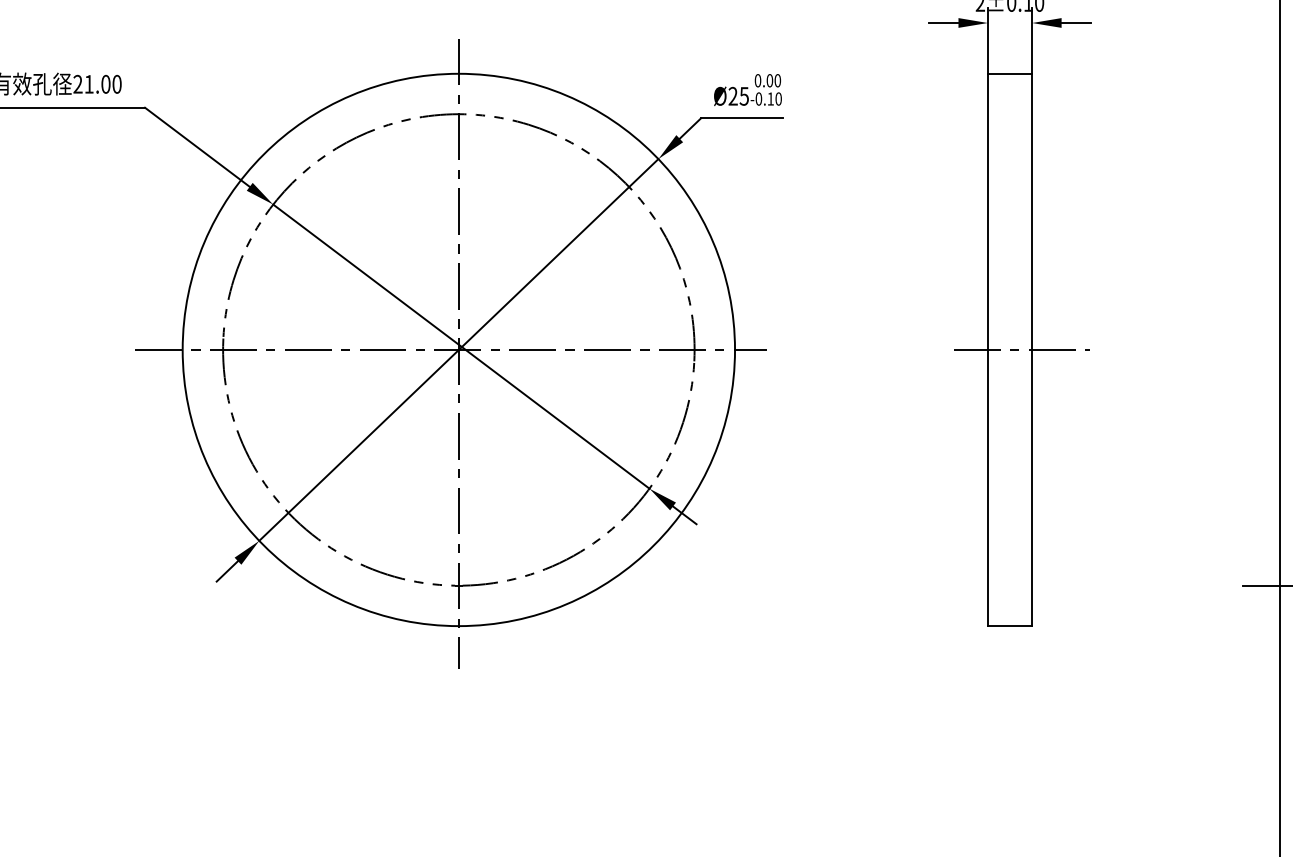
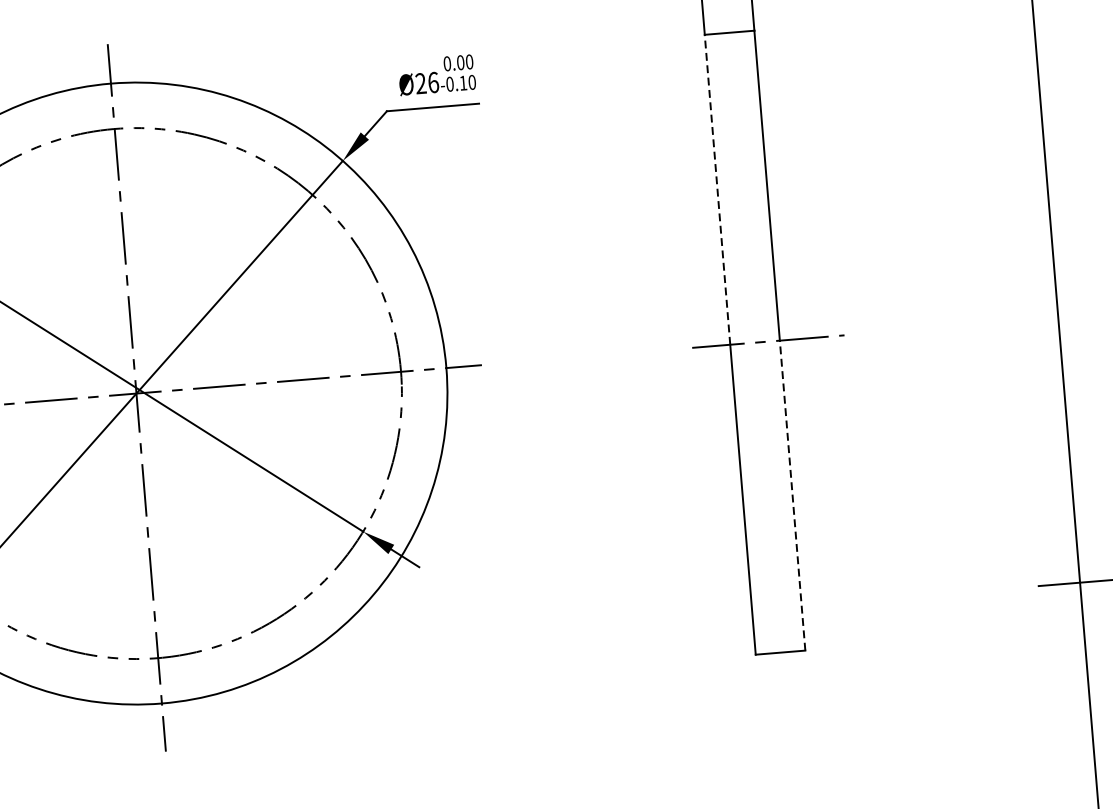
text: (744, 95) -> (433, 81), Ø25 -> Ø26
line: (987, 211) -> (716, 189), solid -> dashed
line: (1032, 487) -> (792, 494), solid -> dashed

